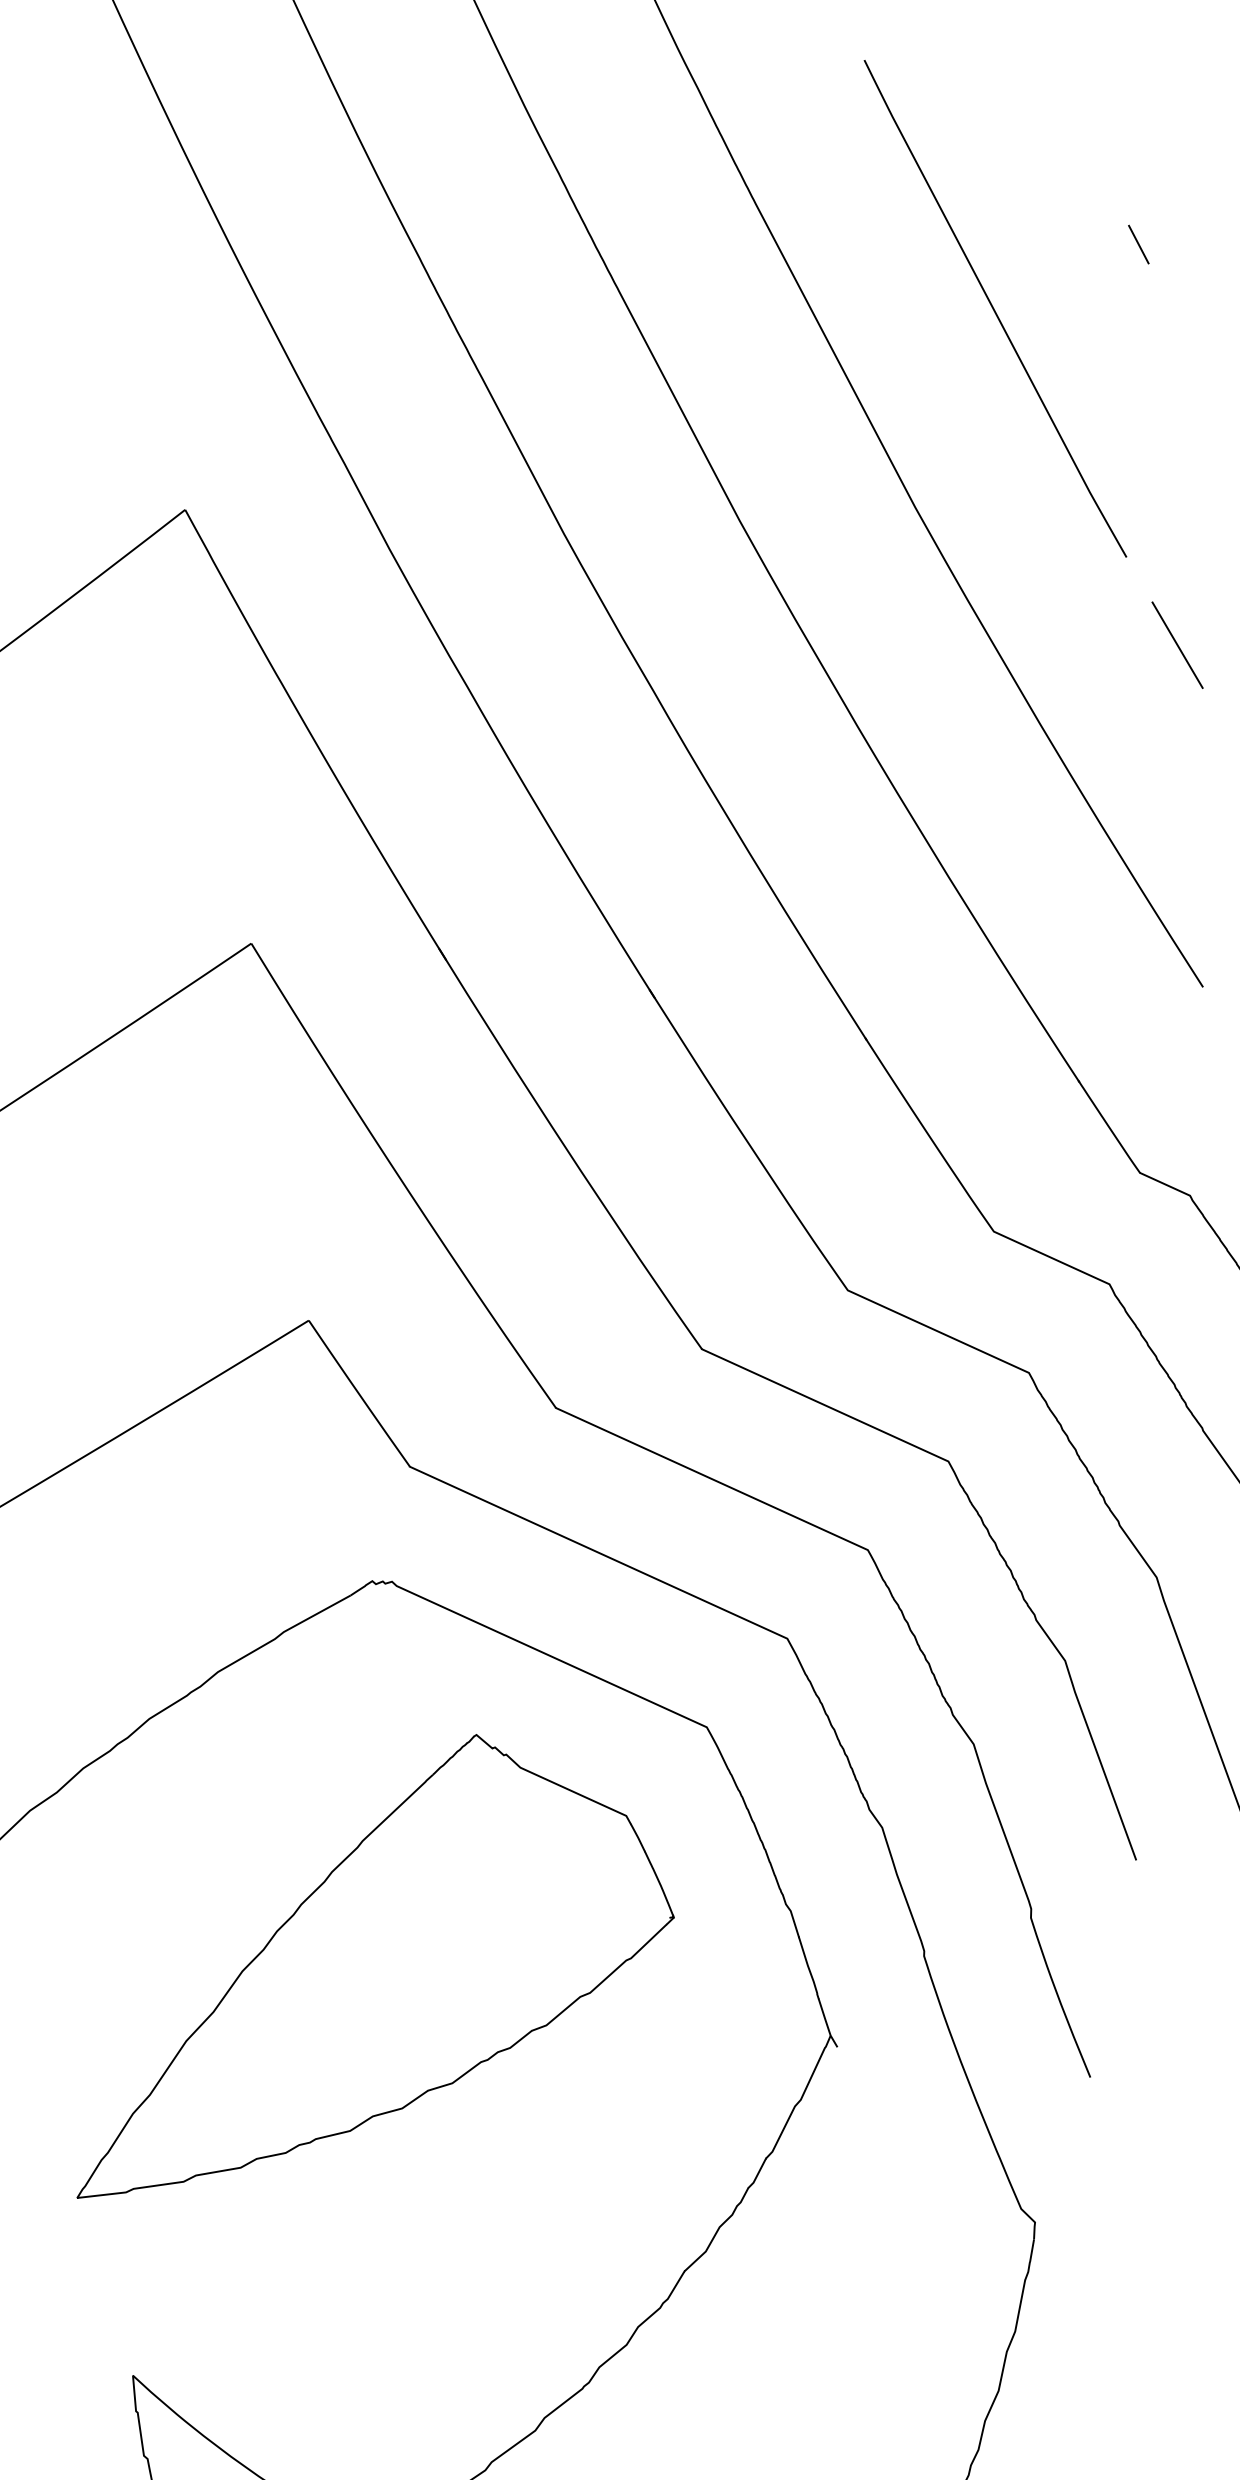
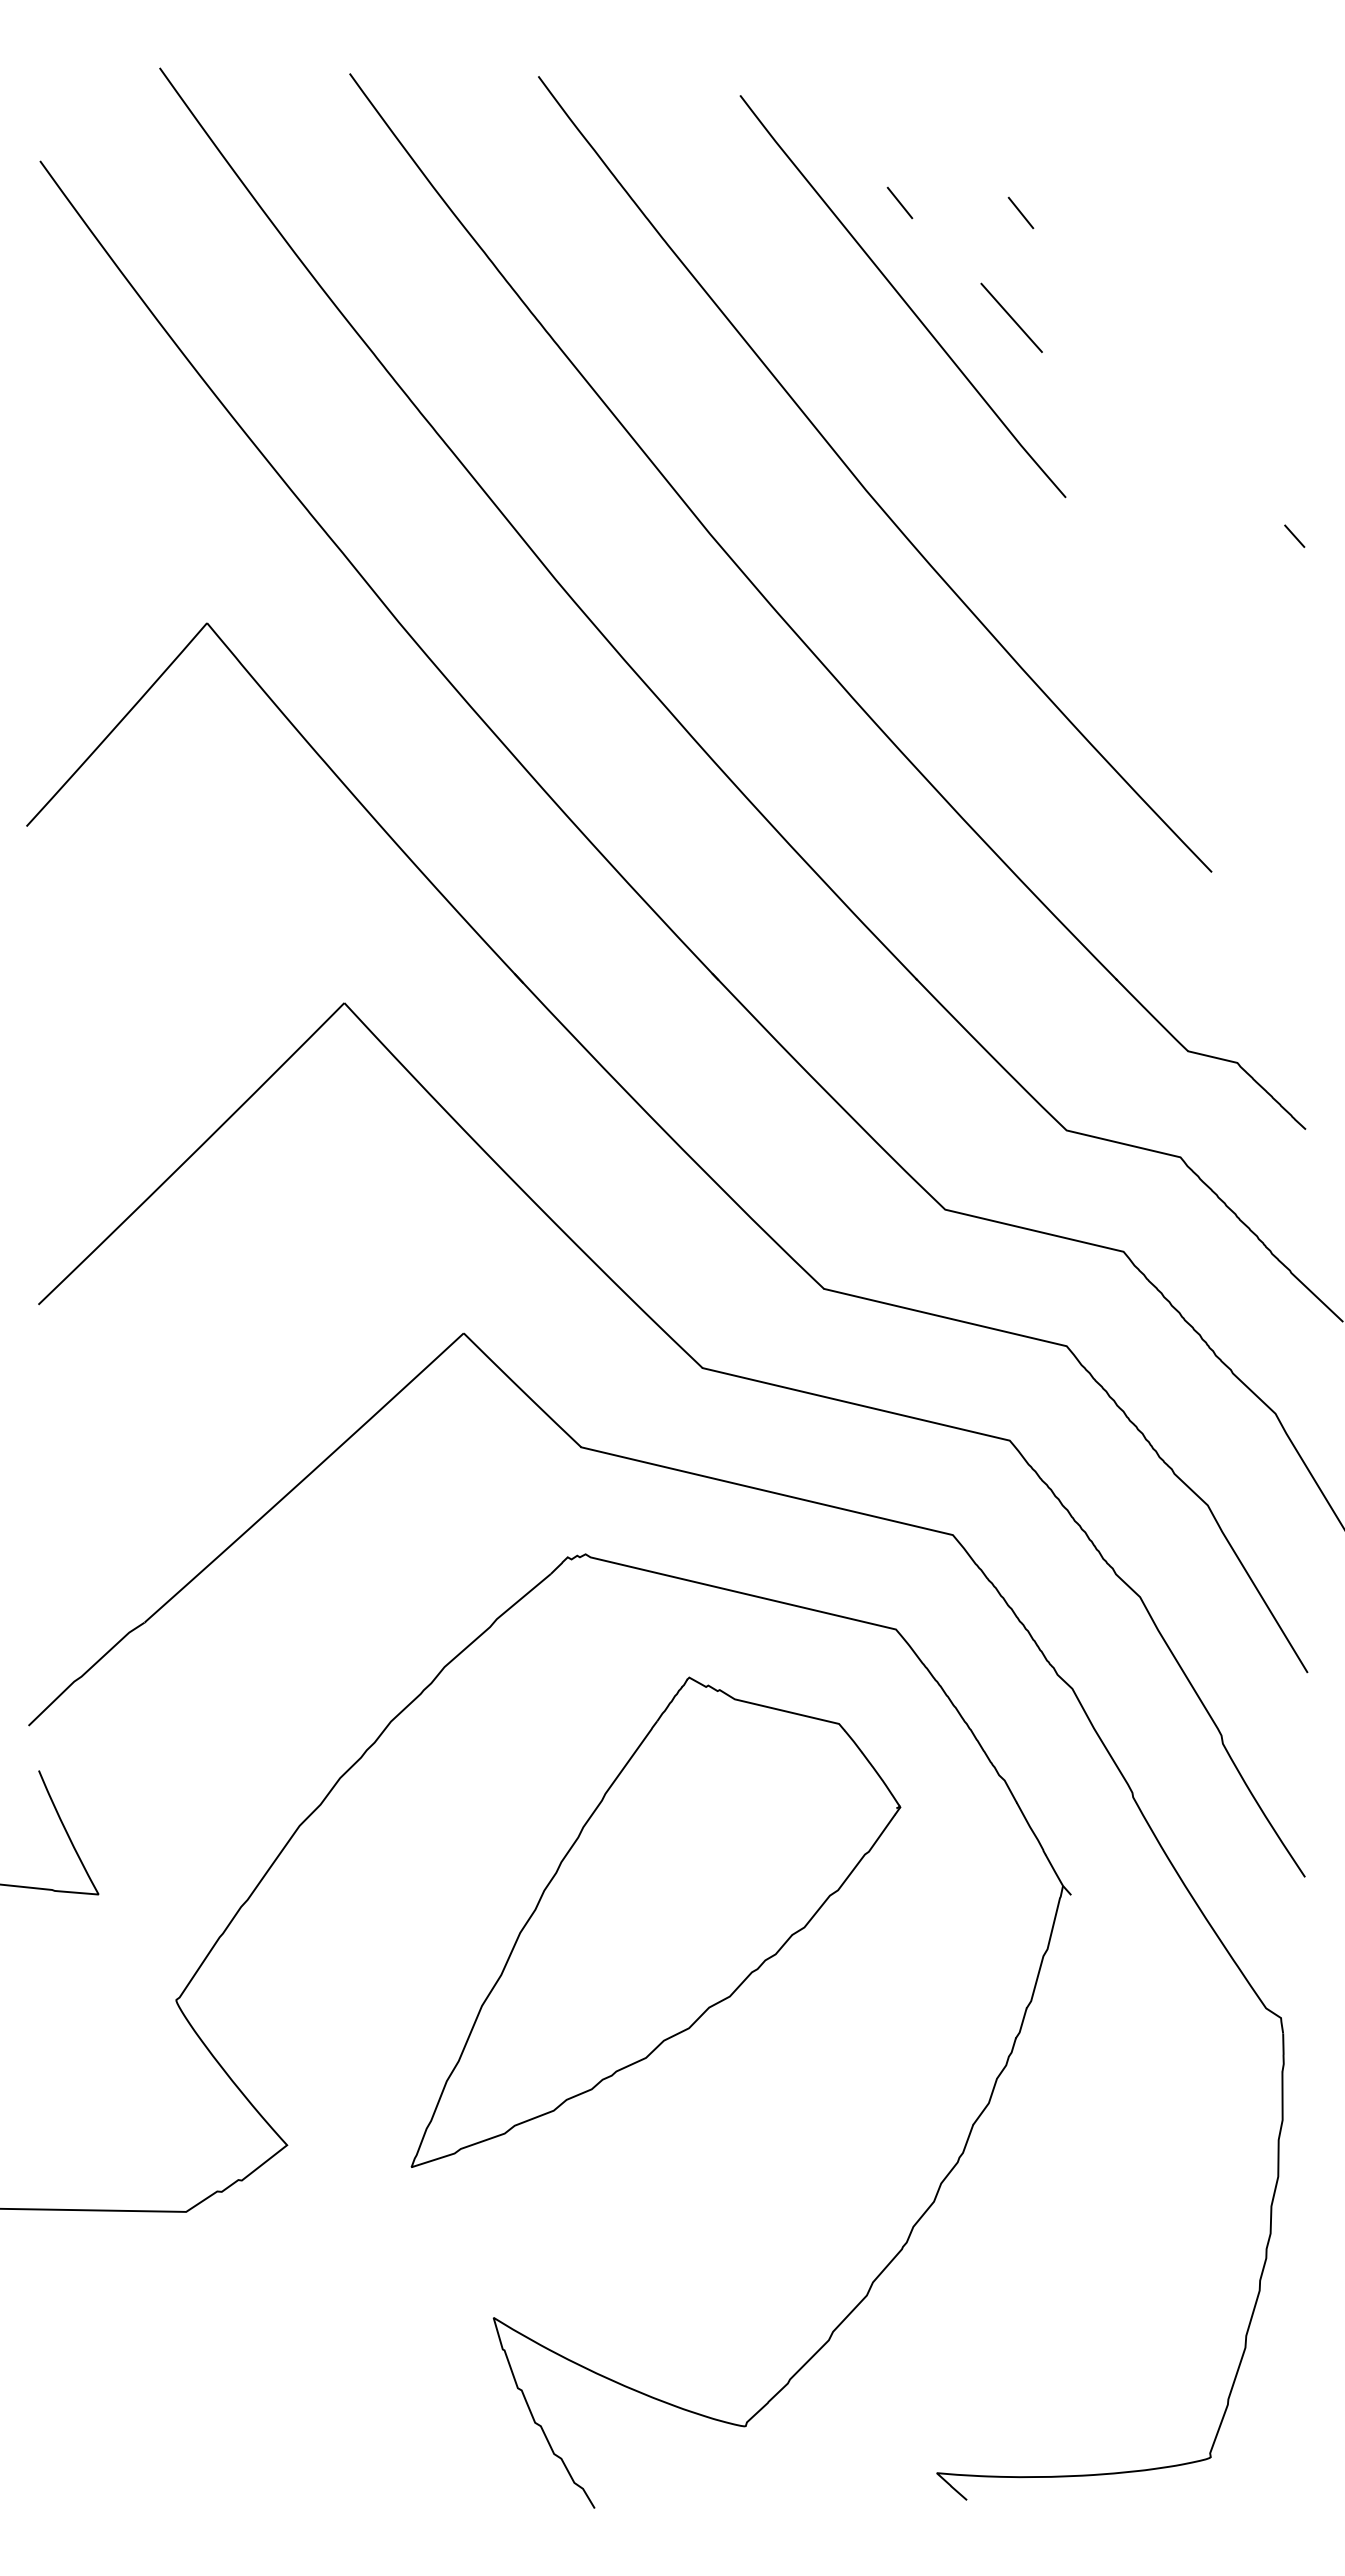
line: (1011, 208) -> (899, 203), added
line: (1177, 644) -> (1011, 317), moved

